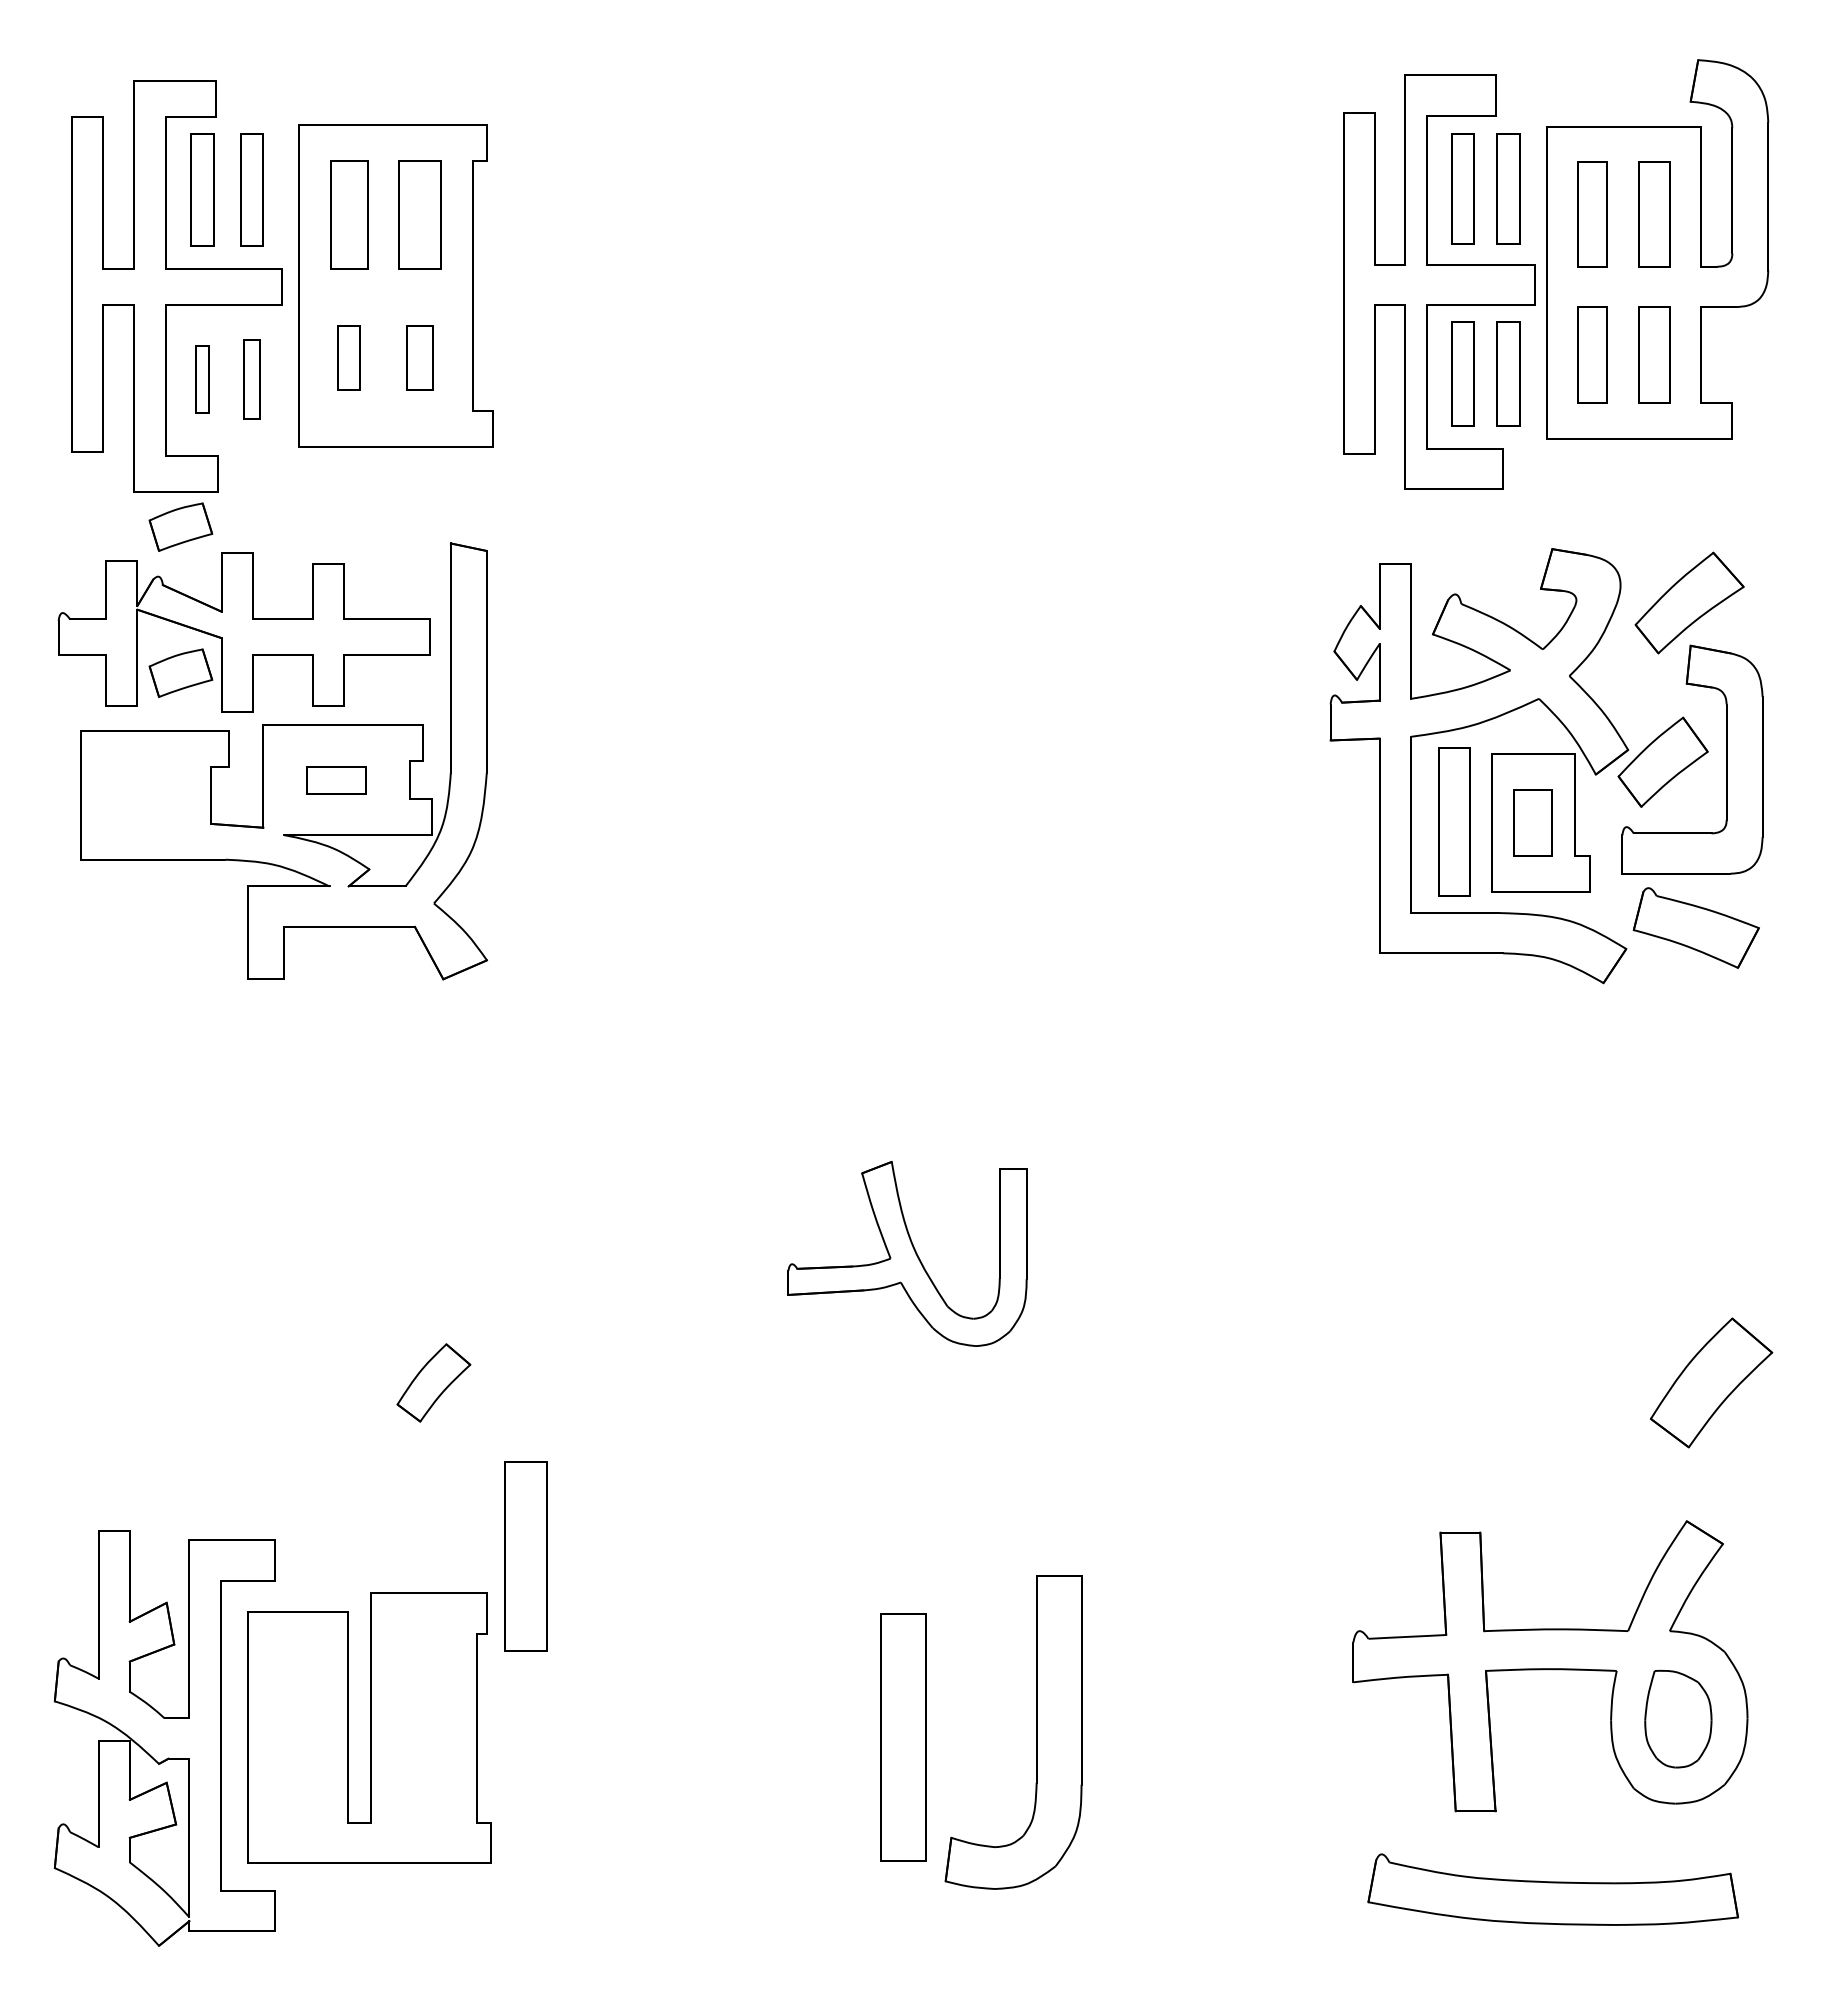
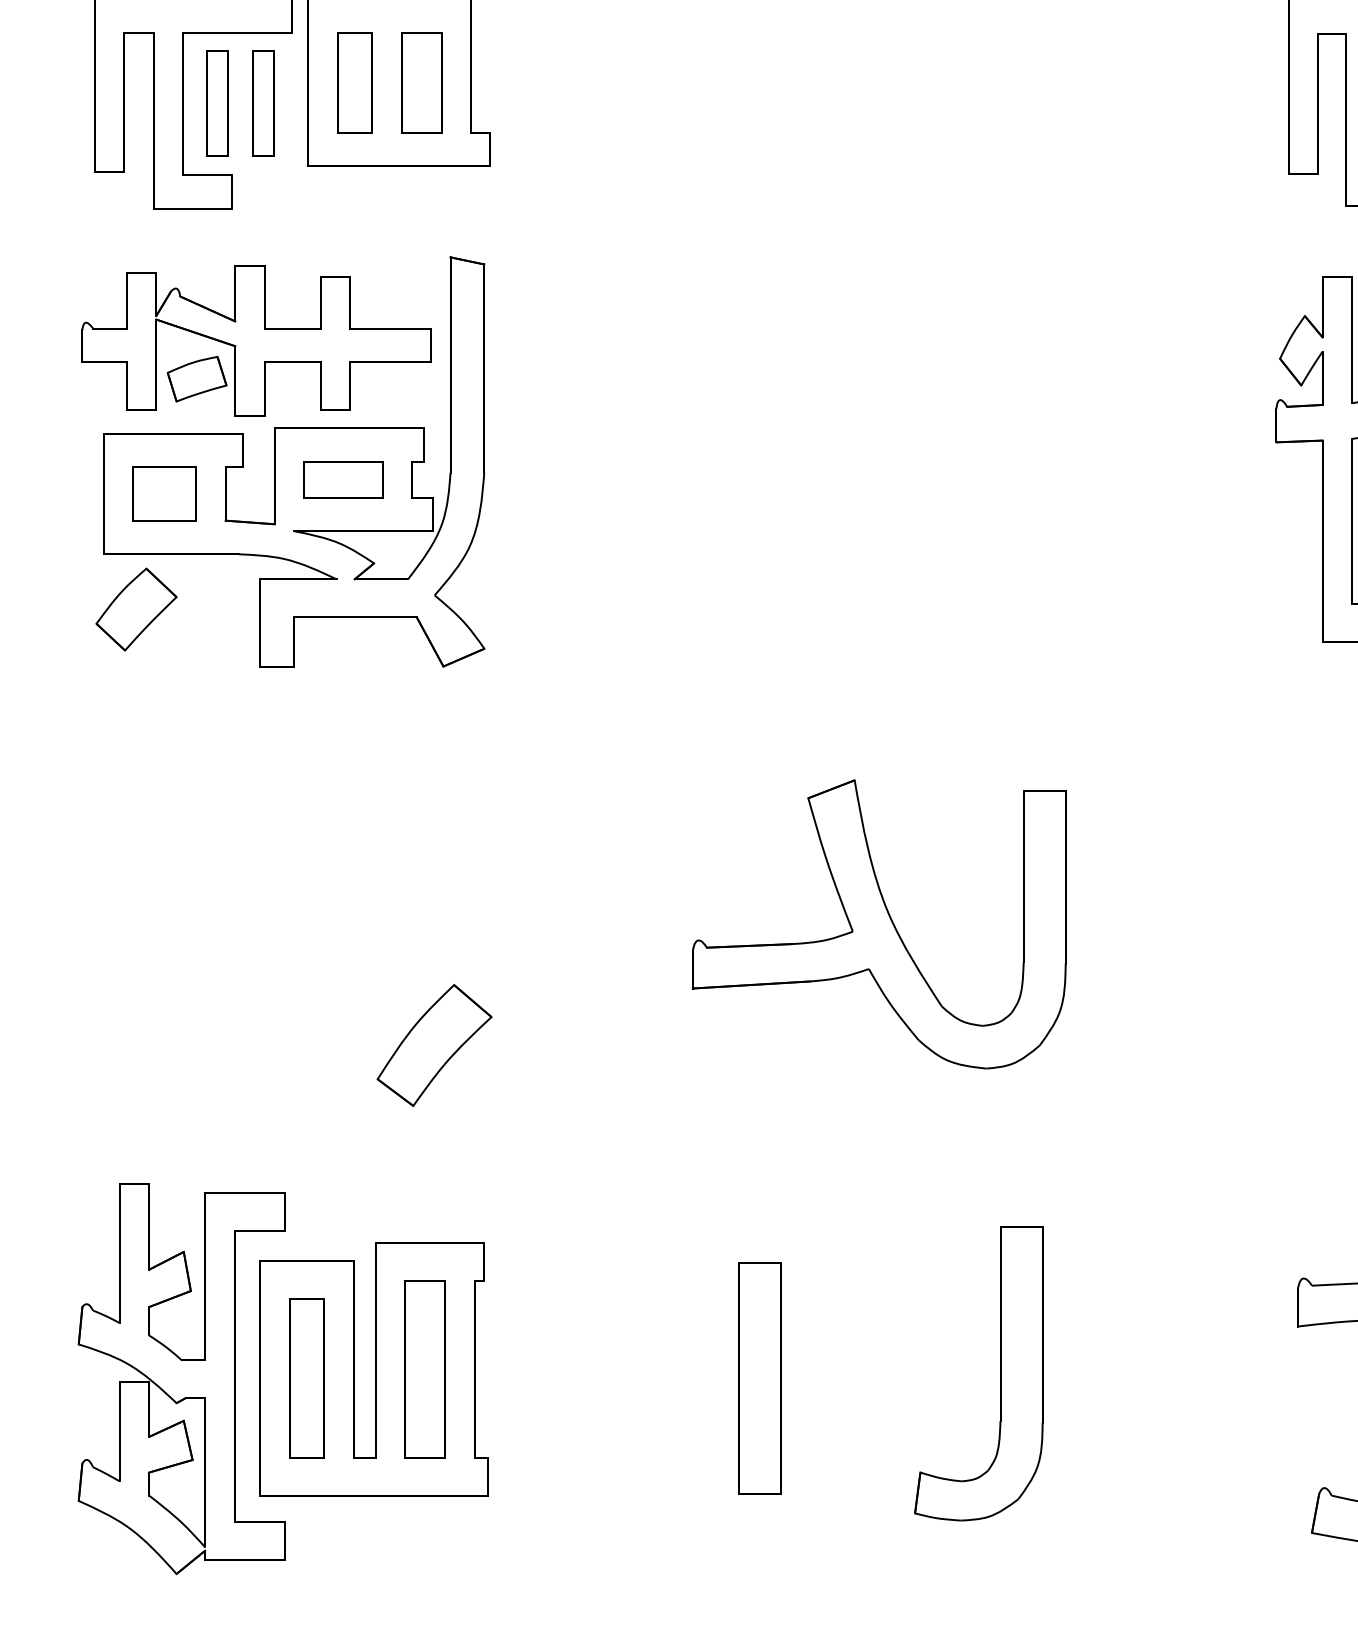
part: (349, 357) -> (355, 82), size x1.67
part: (419, 357) -> (421, 82), size x1.67
part: (202, 379) -> (217, 103), size x1.67
part: (251, 379) -> (263, 103), size x1.43
part: (180, 526) -> (196, 241), removed
part: (336, 779) -> (343, 478), size x1.43
part: (146, 795) -> (164, 493), added
part: (116, 918) -> (136, 609), added
part: (907, 1253) -> (879, 923), size x1.67
part: (433, 1382) -> (434, 1045), size x1.67
part: (525, 1556) -> (424, 1369), moved
part: (297, 1737) -> (306, 1378), added
part: (903, 1737) -> (760, 1378), moved

